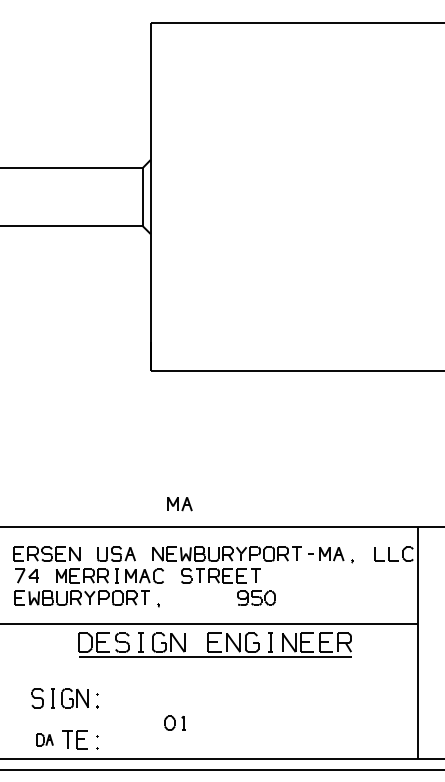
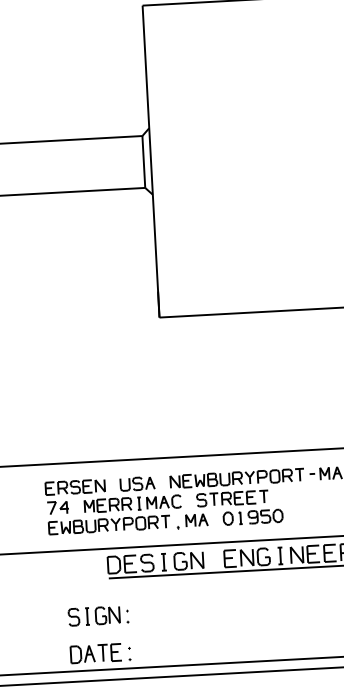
part: (179, 504) -> (196, 520), moved
part: (174, 722) -> (232, 517), moved
part: (44, 739) -> (82, 653), size x1.67

